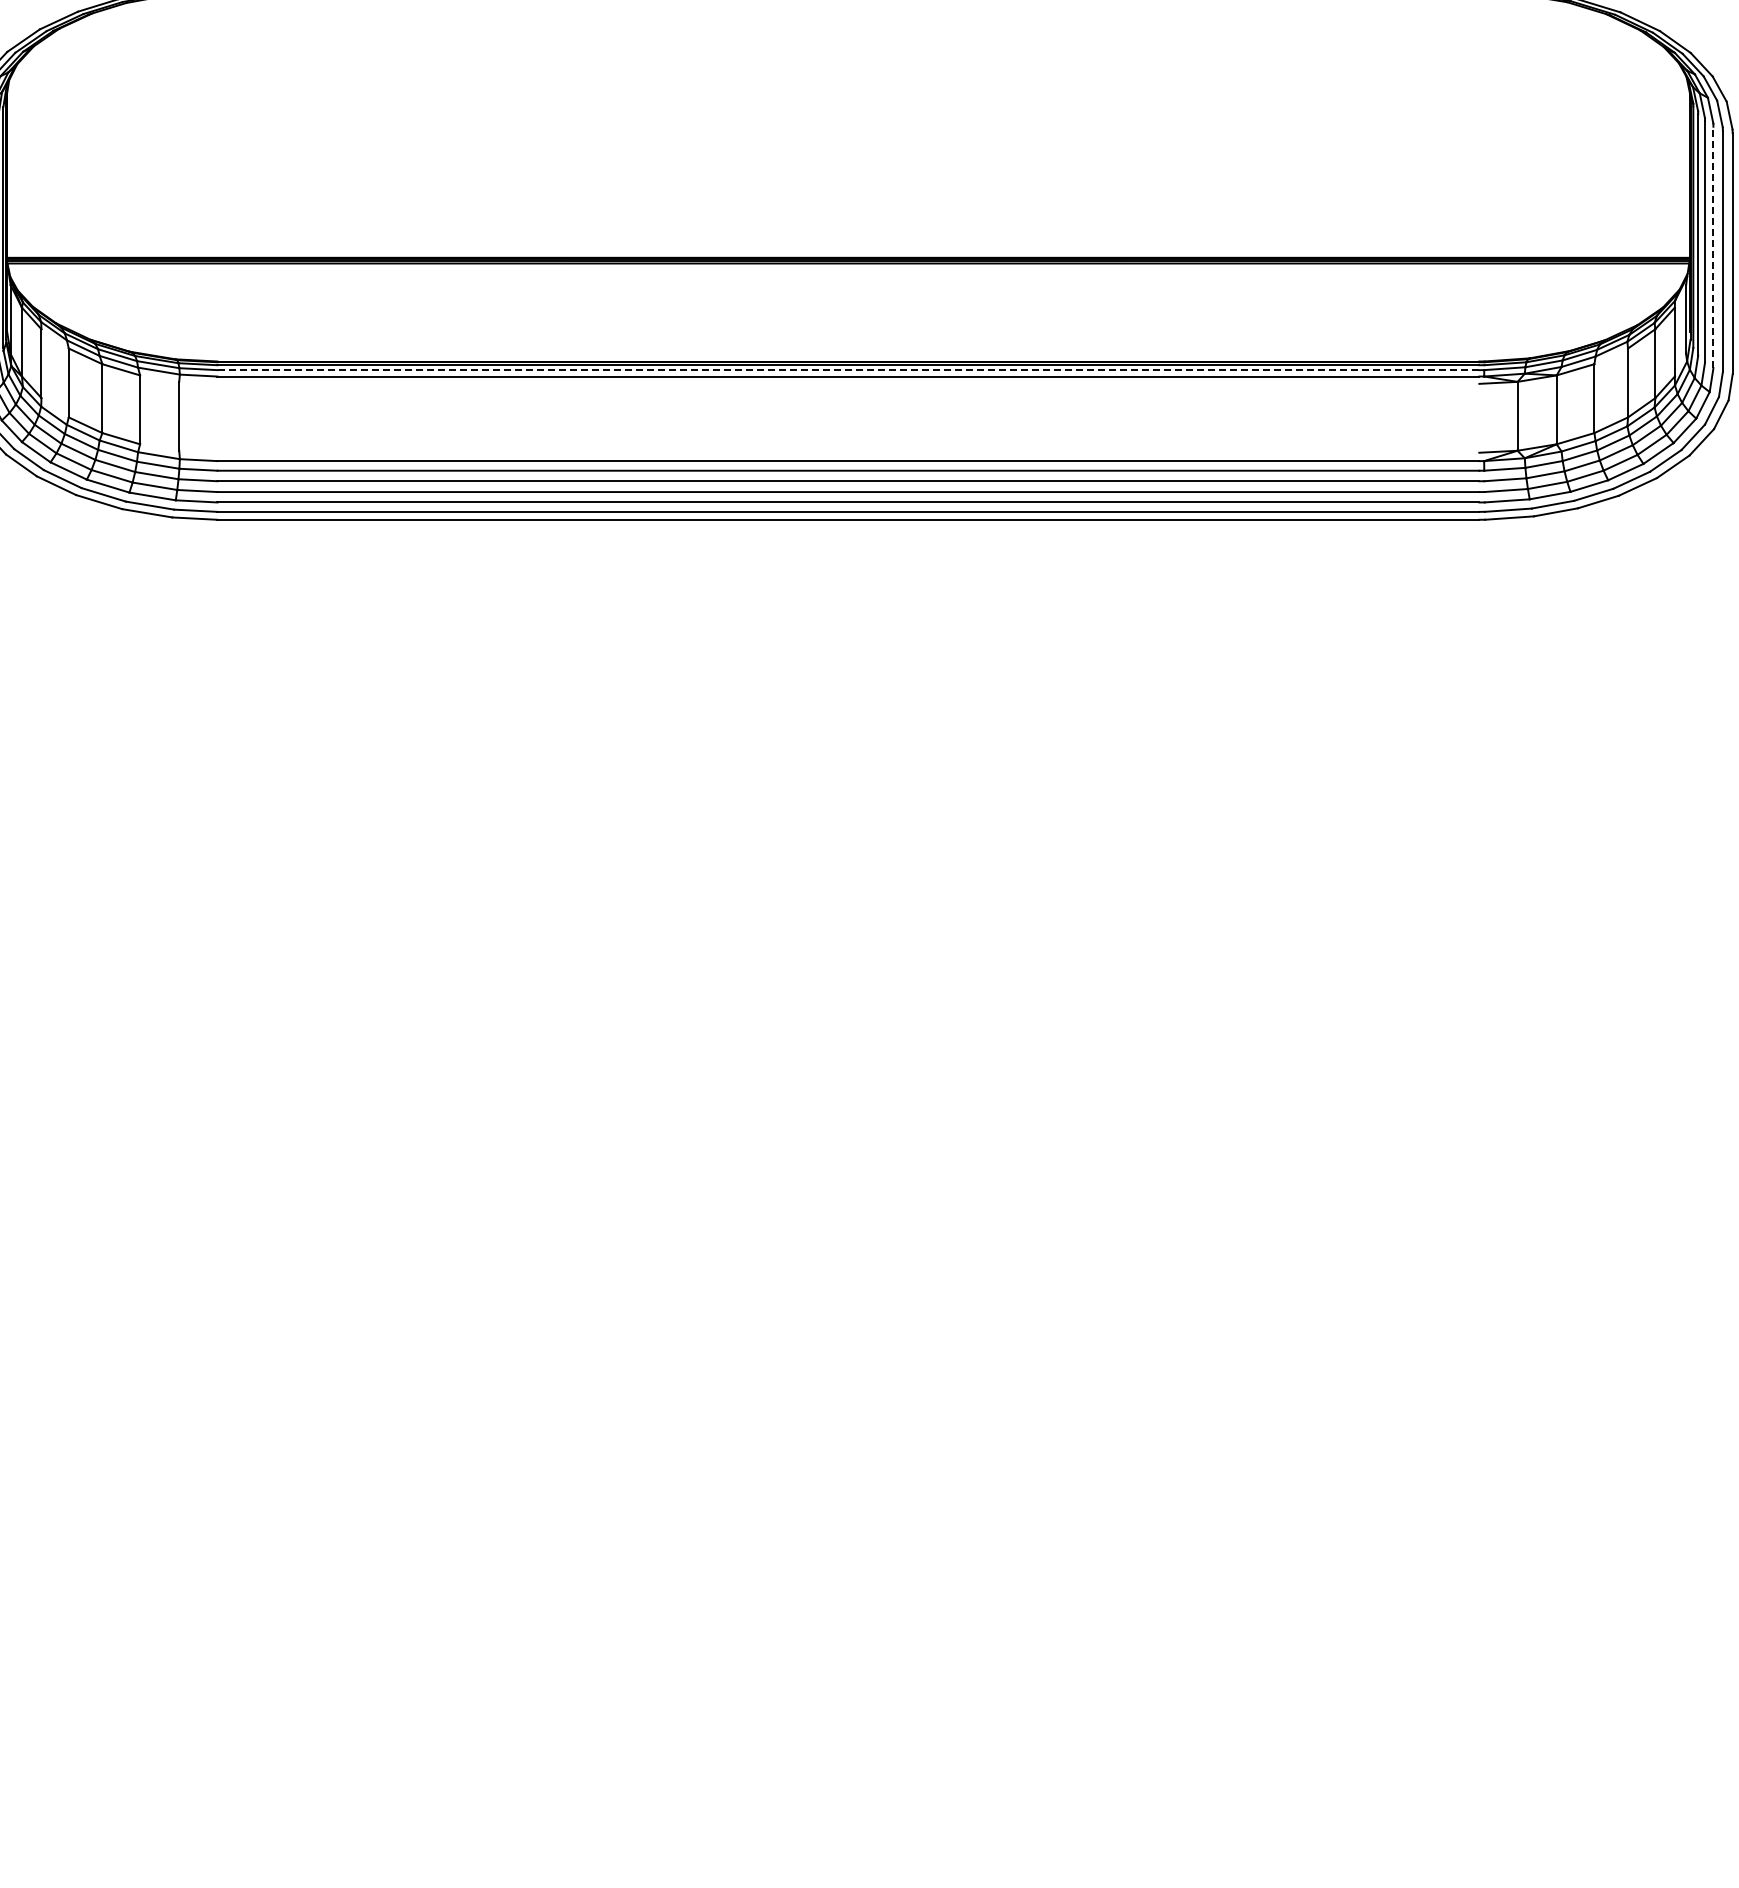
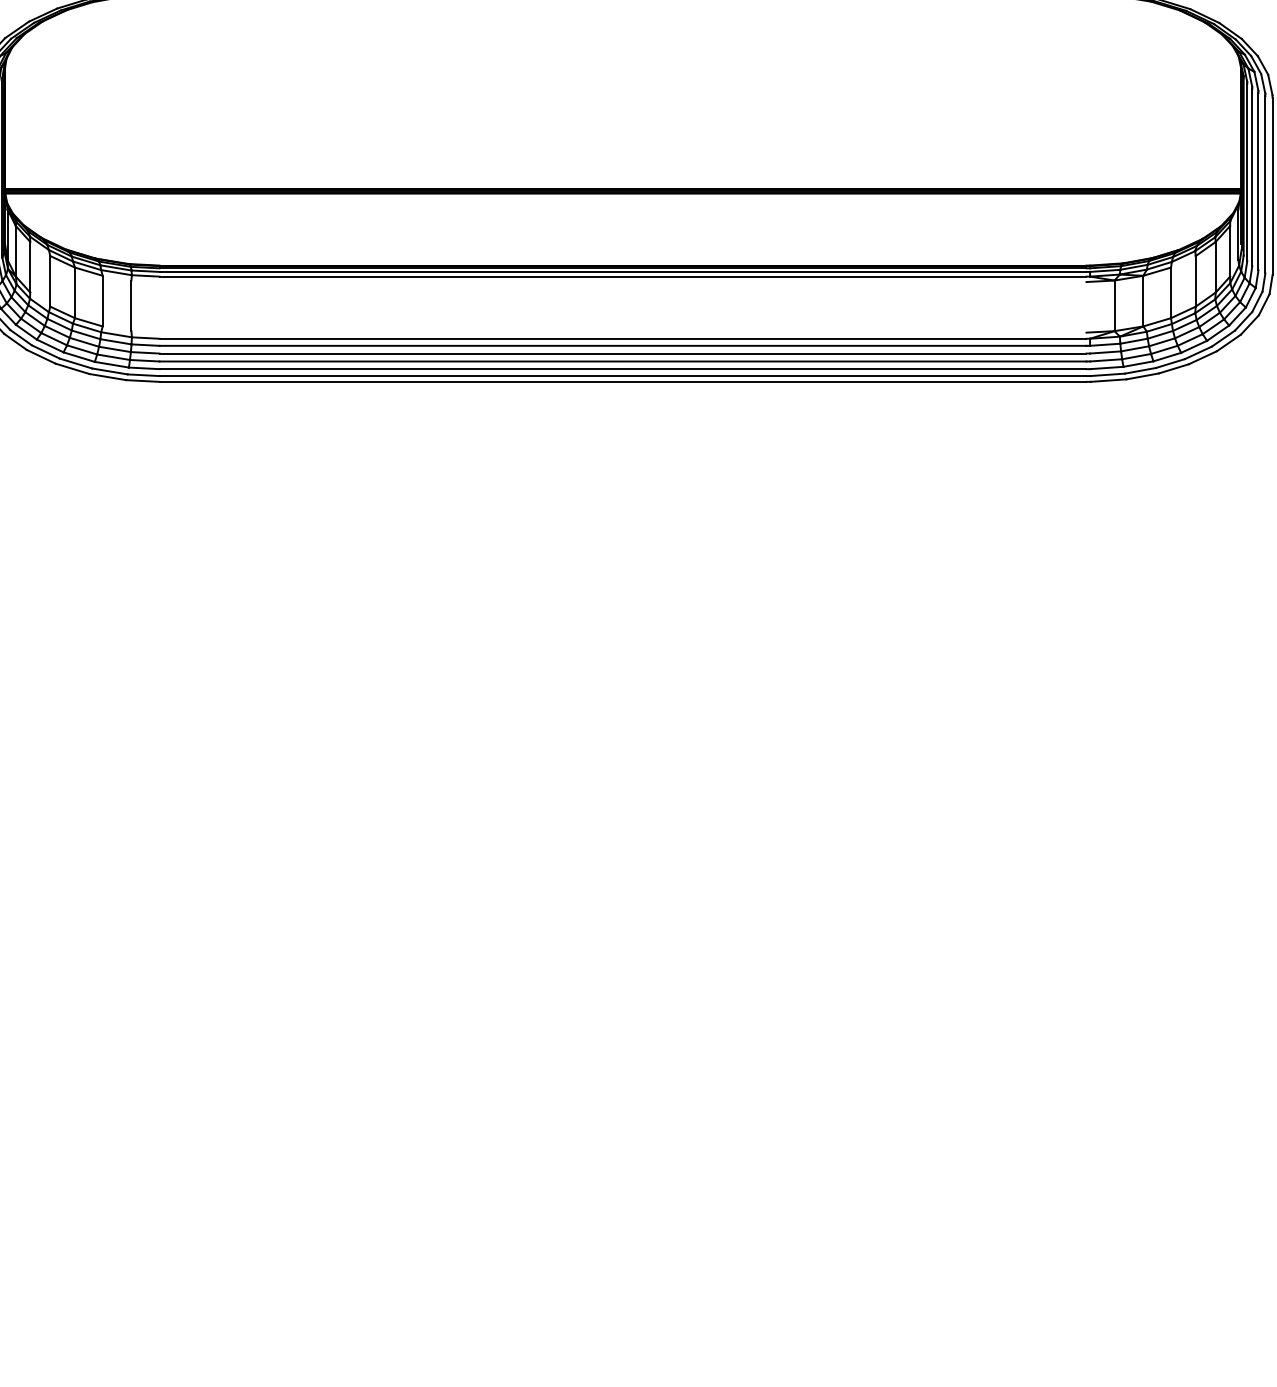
line: (1713, 247) -> (1258, 181), dashed -> solid
line: (848, 370) -> (623, 272), dashed -> solid

